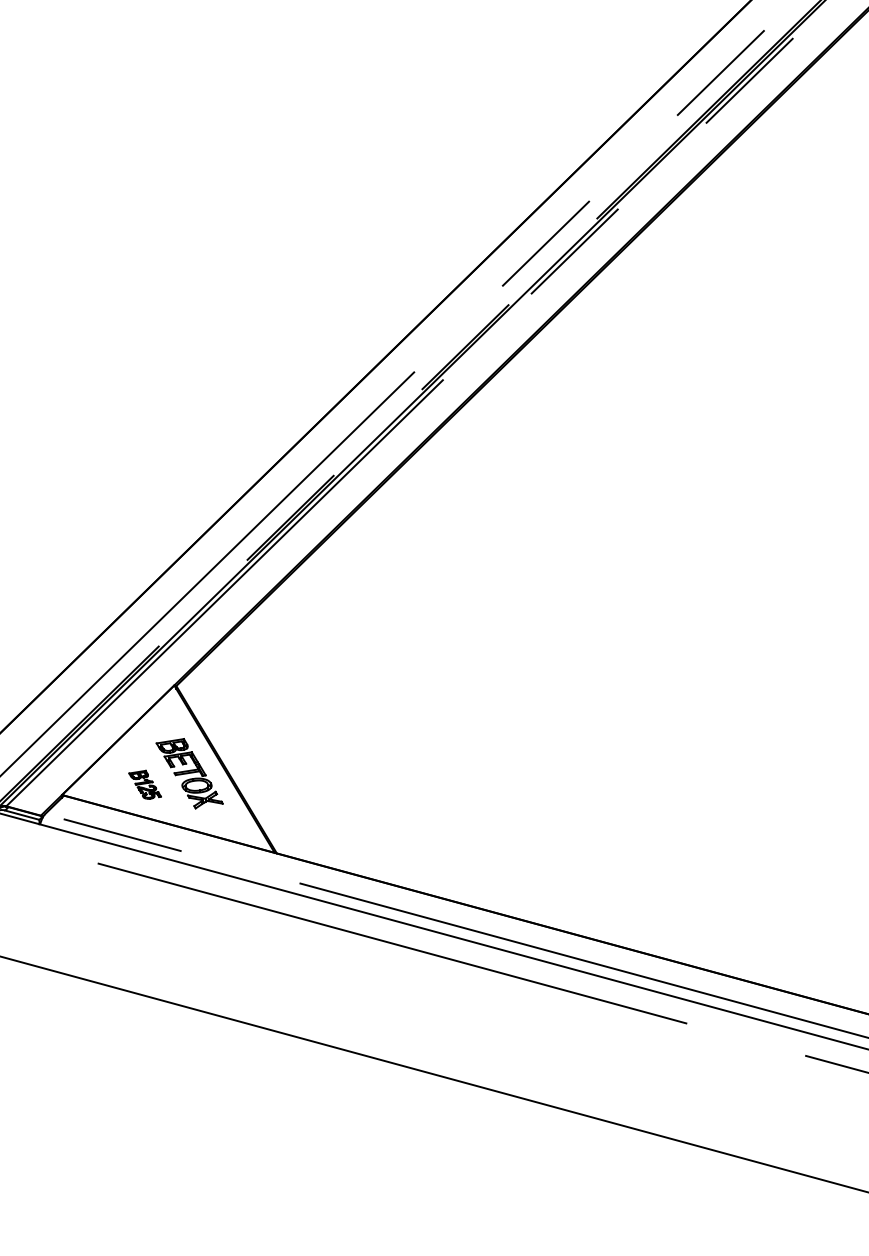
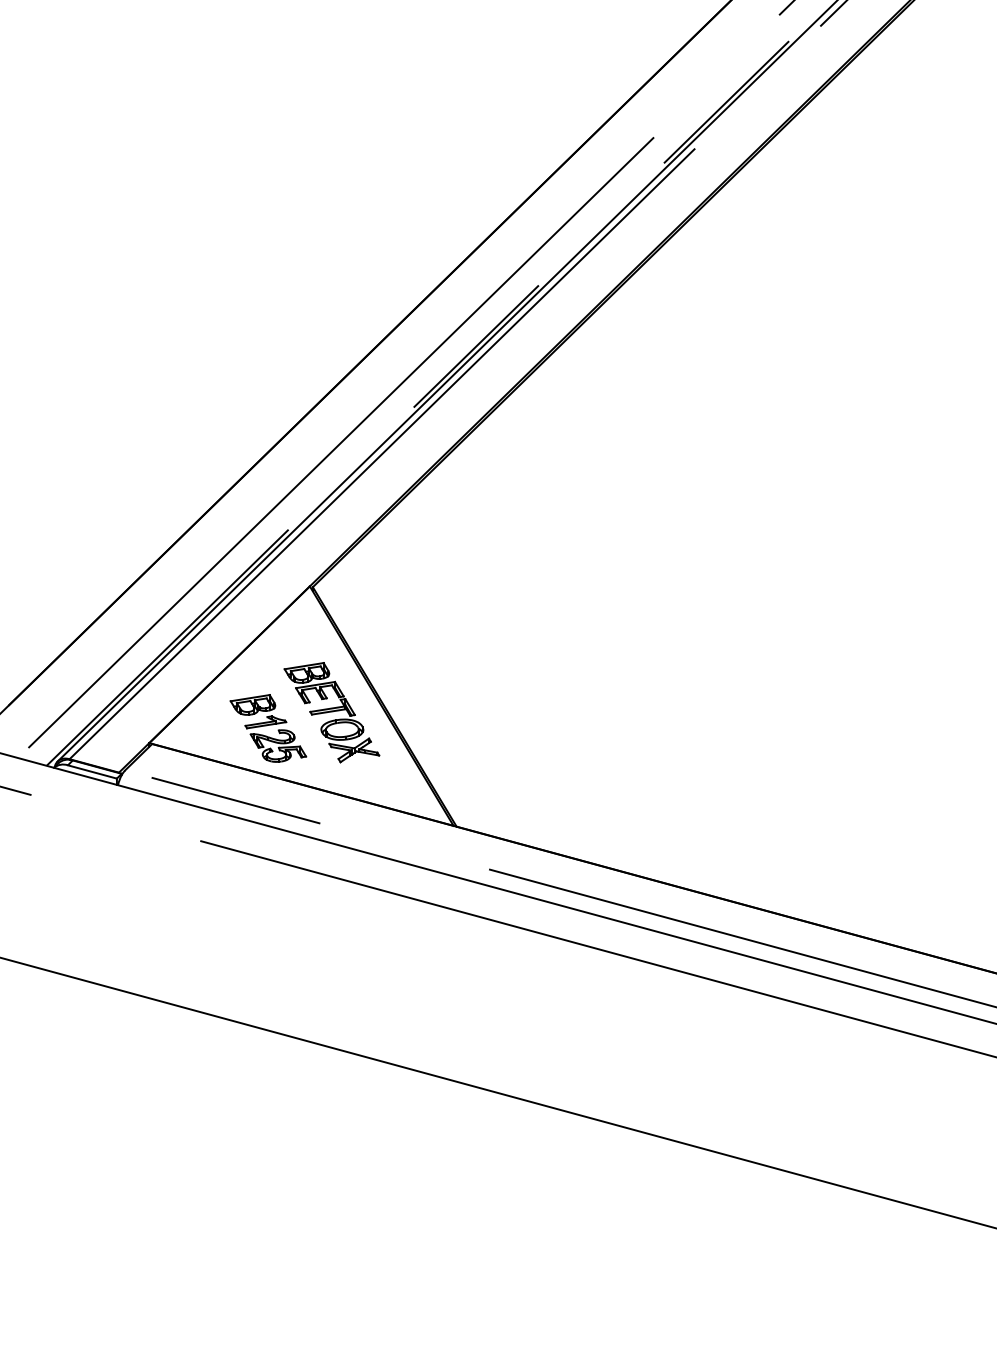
part: (144, 784) -> (267, 728), size x1.67

